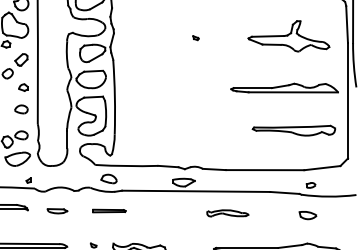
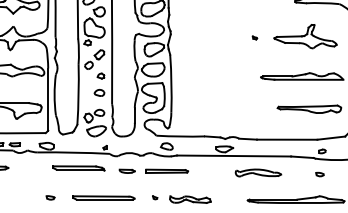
part: (195, 37) -> (254, 37), moved
part: (109, 210) -> (167, 170), size x1.67
part: (227, 212) -> (258, 172), size x1.43
part: (307, 215) -> (319, 174), size x0.62

